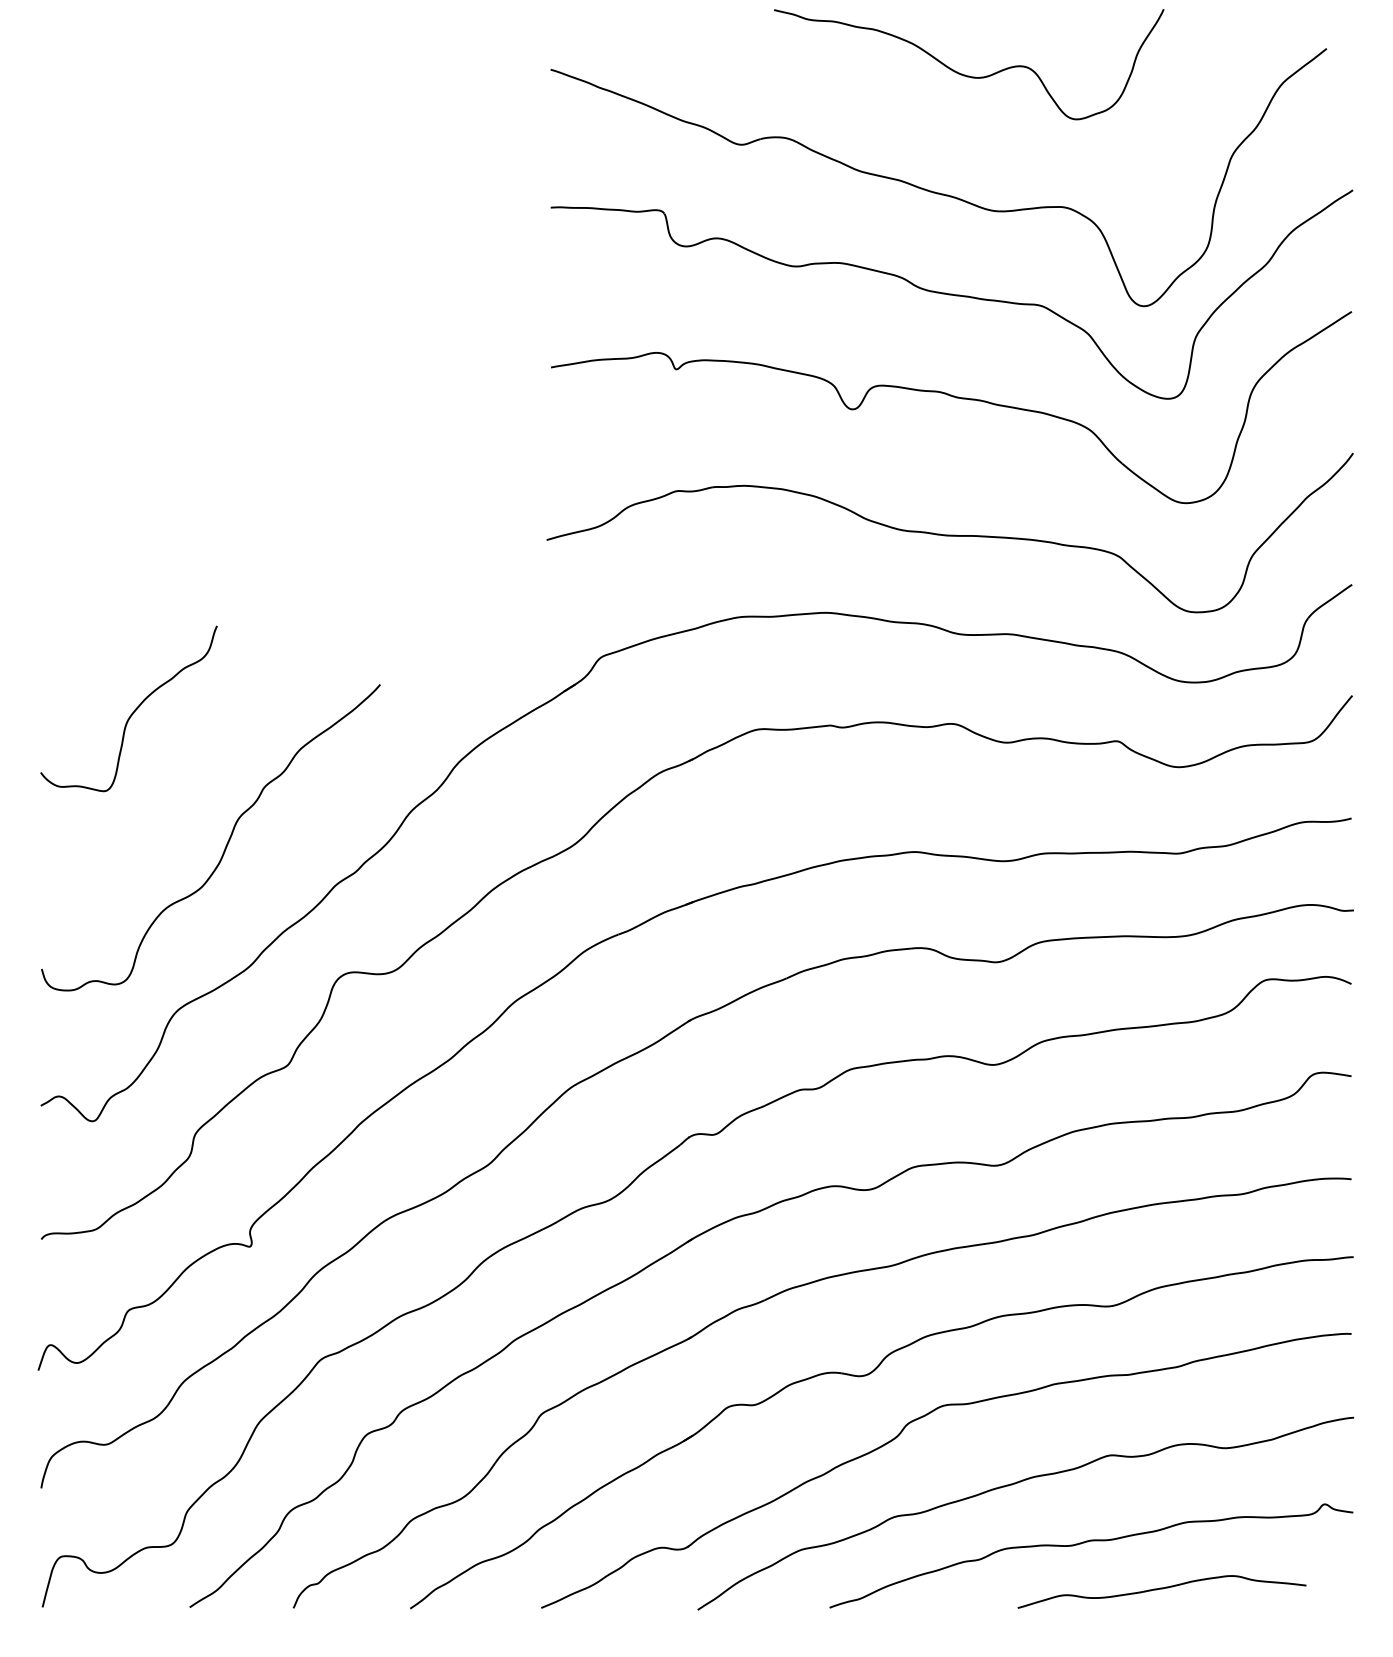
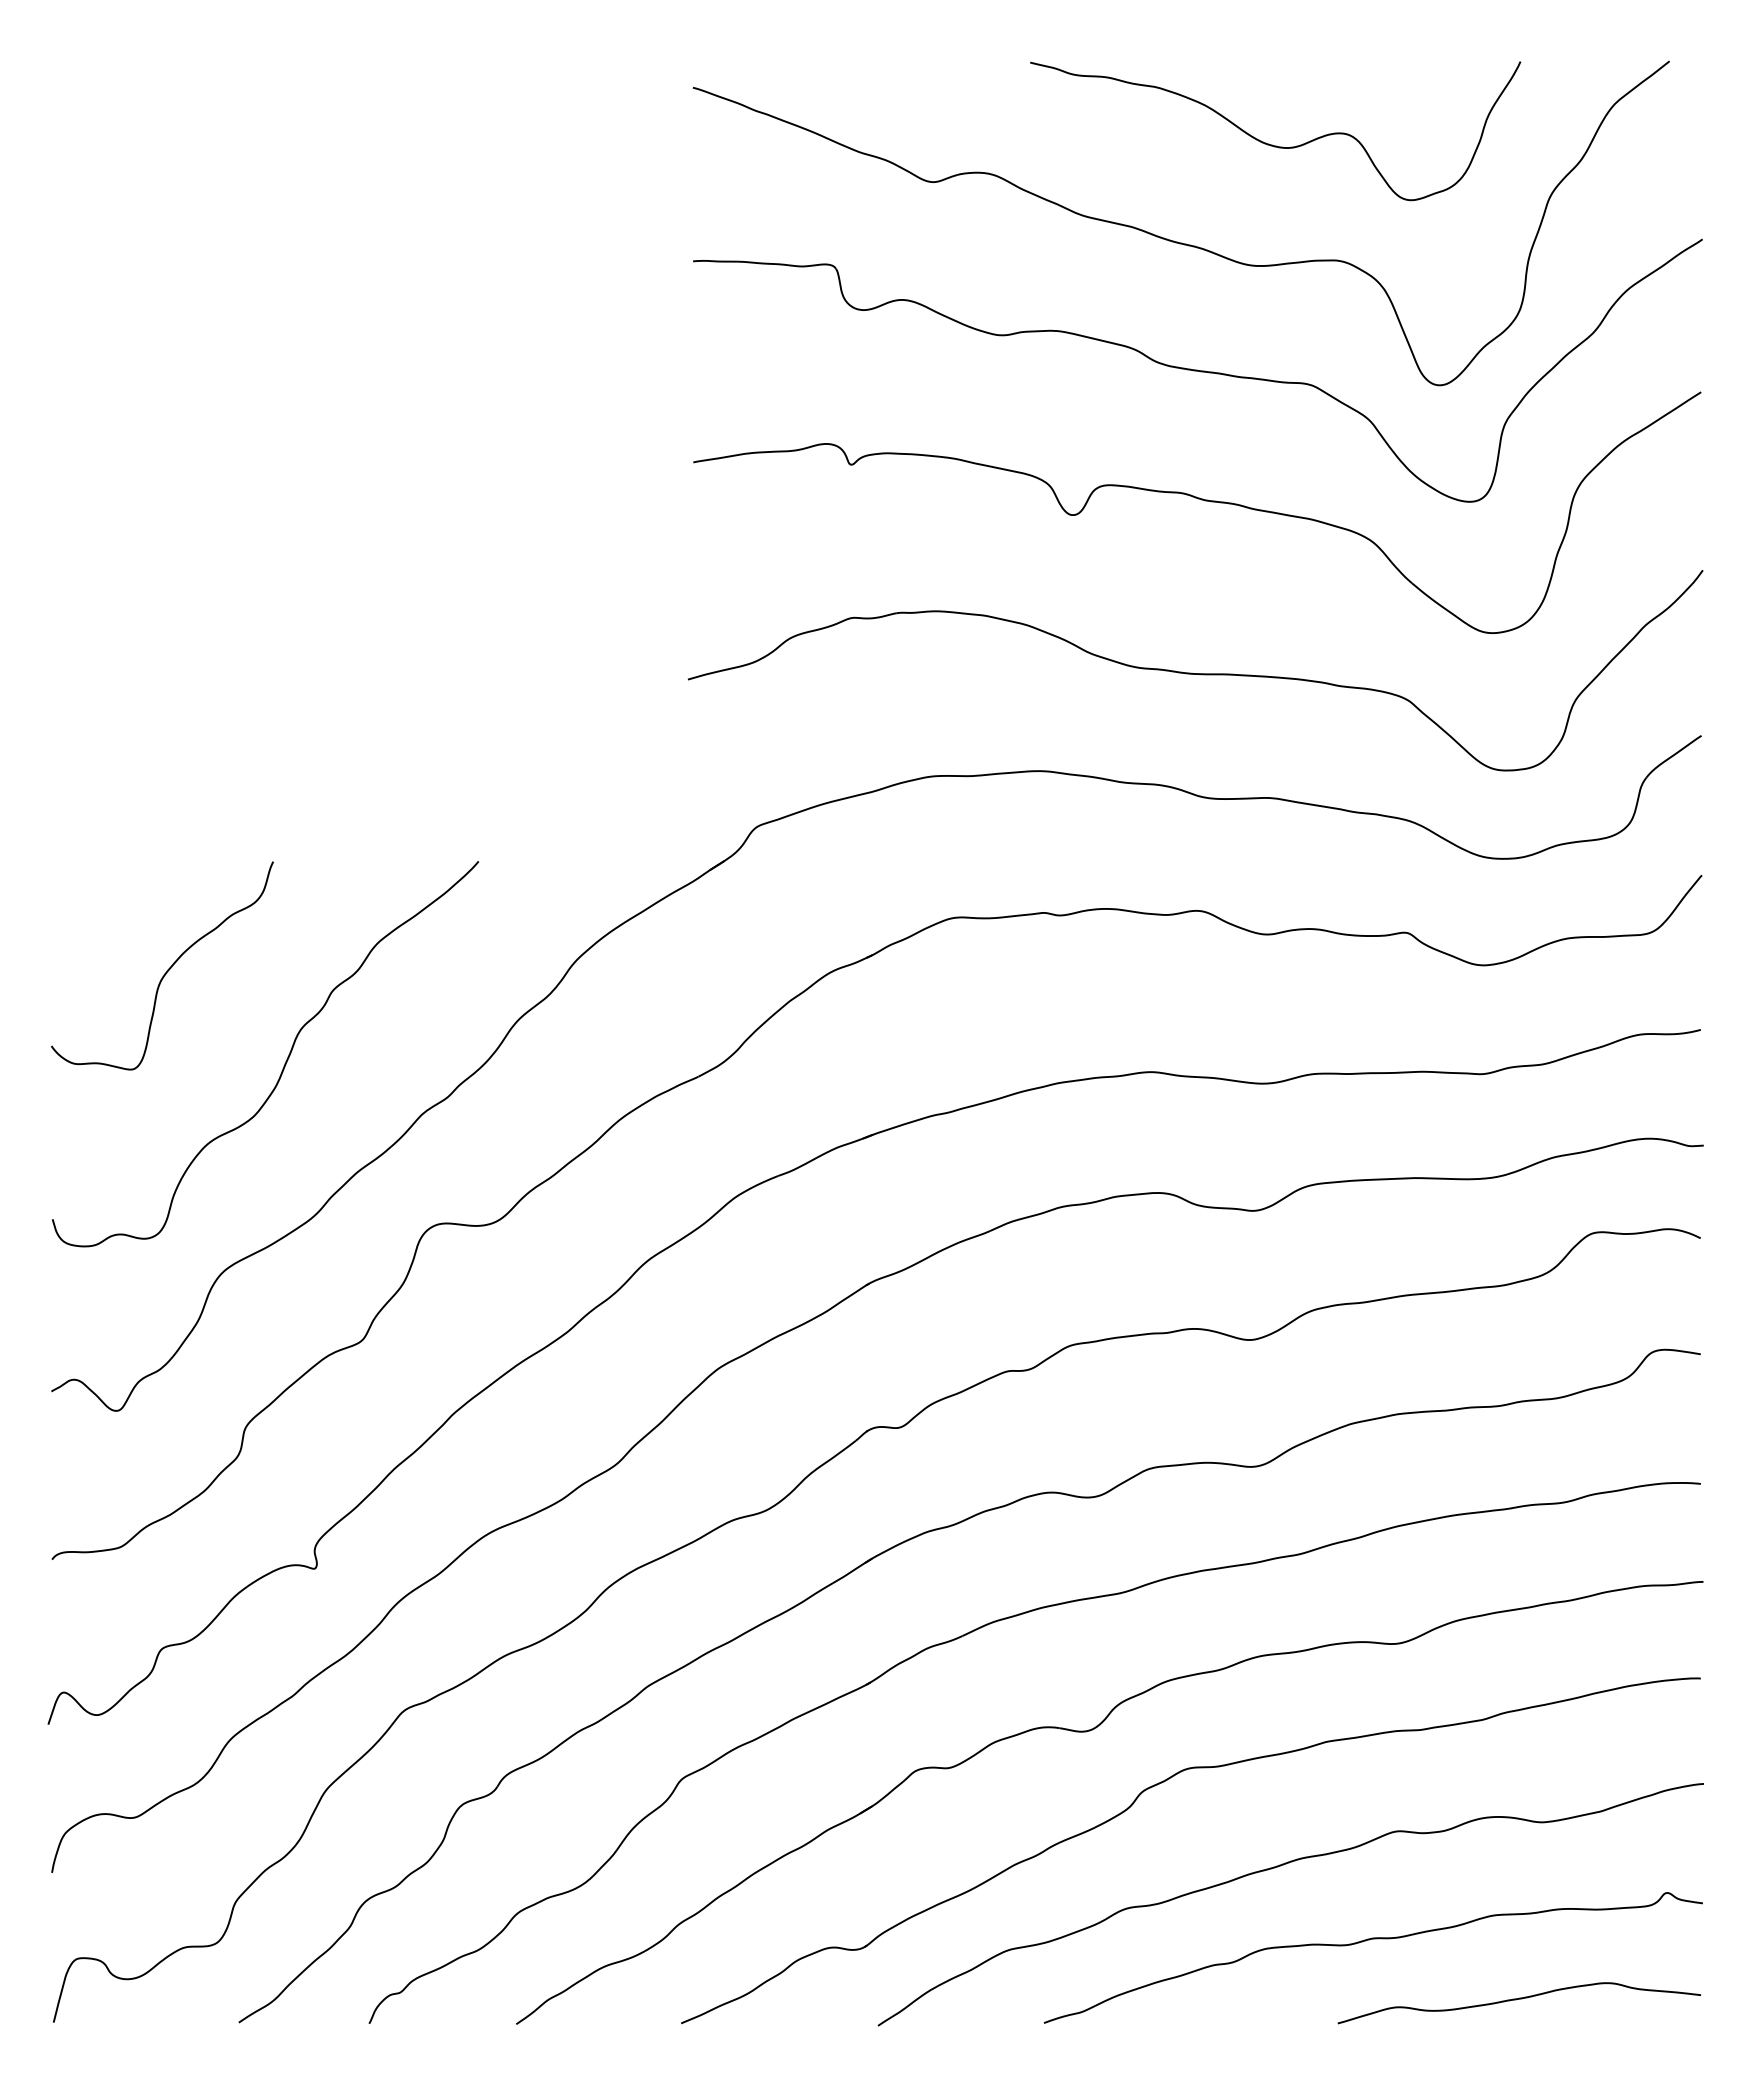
curve: (966, 75) -> (1272, 144), moved
curve: (133, 711) -> (167, 969), moved
curve: (1159, 1589) -> (1516, 2000), moved

